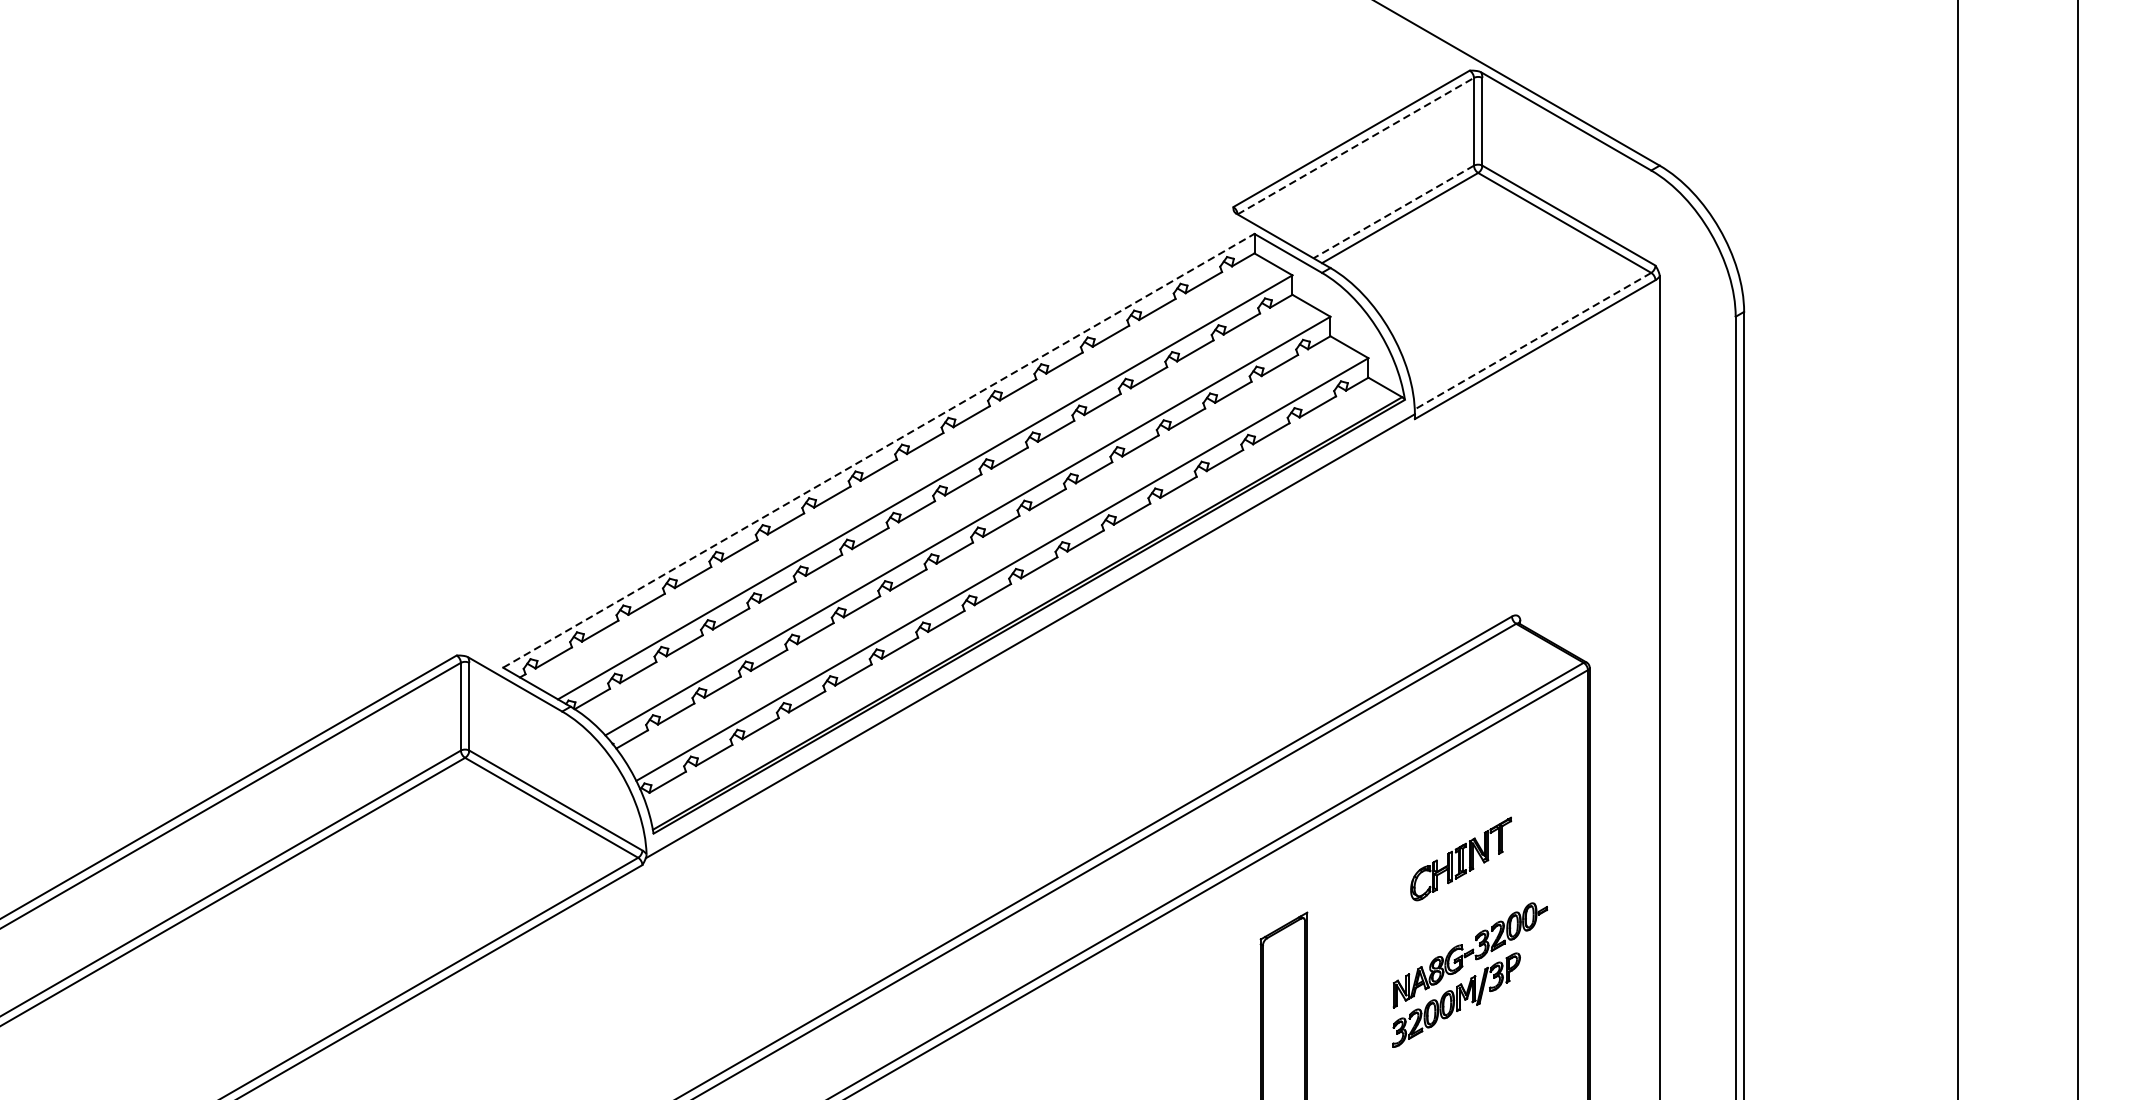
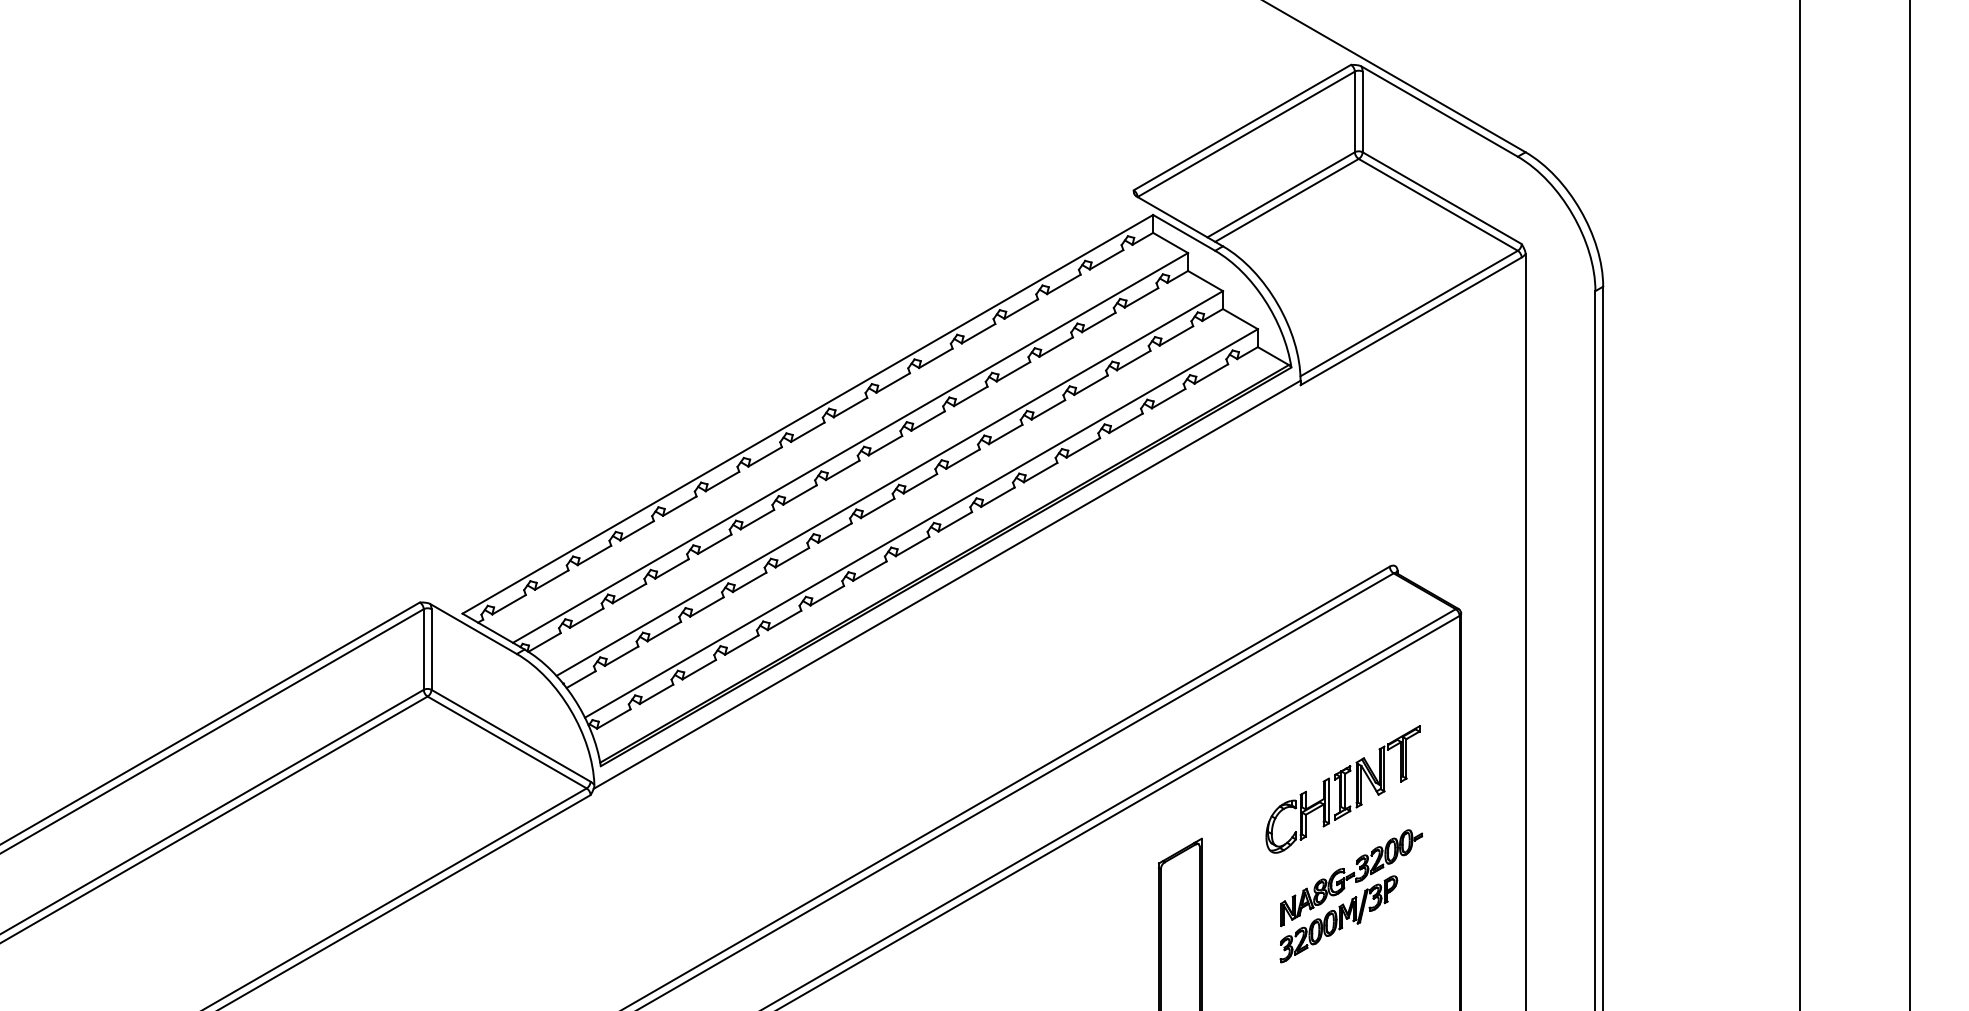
line: (1356, 146) -> (1246, 134), dashed -> solid
line: (1393, 212) -> (1280, 195), dashed -> solid
line: (1532, 341) -> (1408, 313), dashed -> solid
line: (878, 450) -> (807, 414), dashed -> solid
part: (1460, 858) -> (1342, 789), size x1.67

